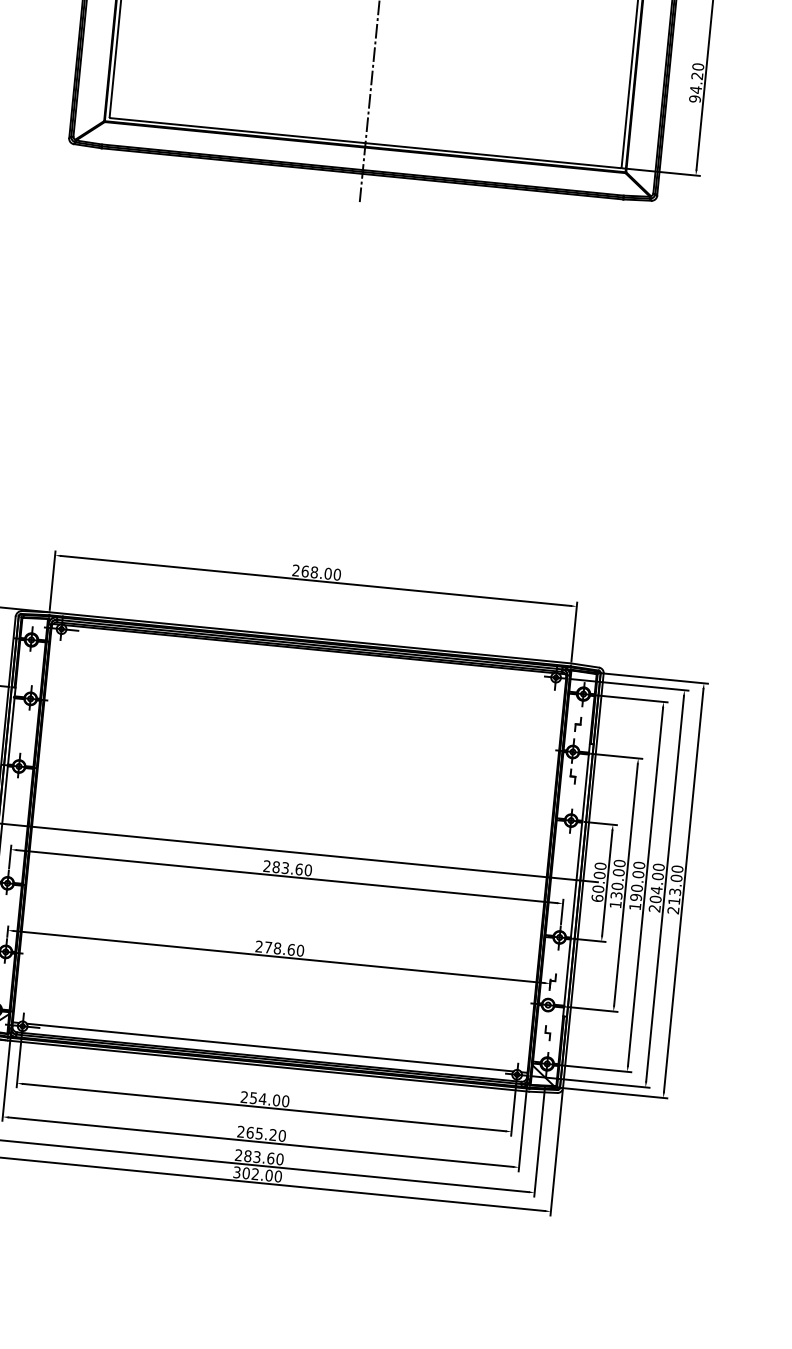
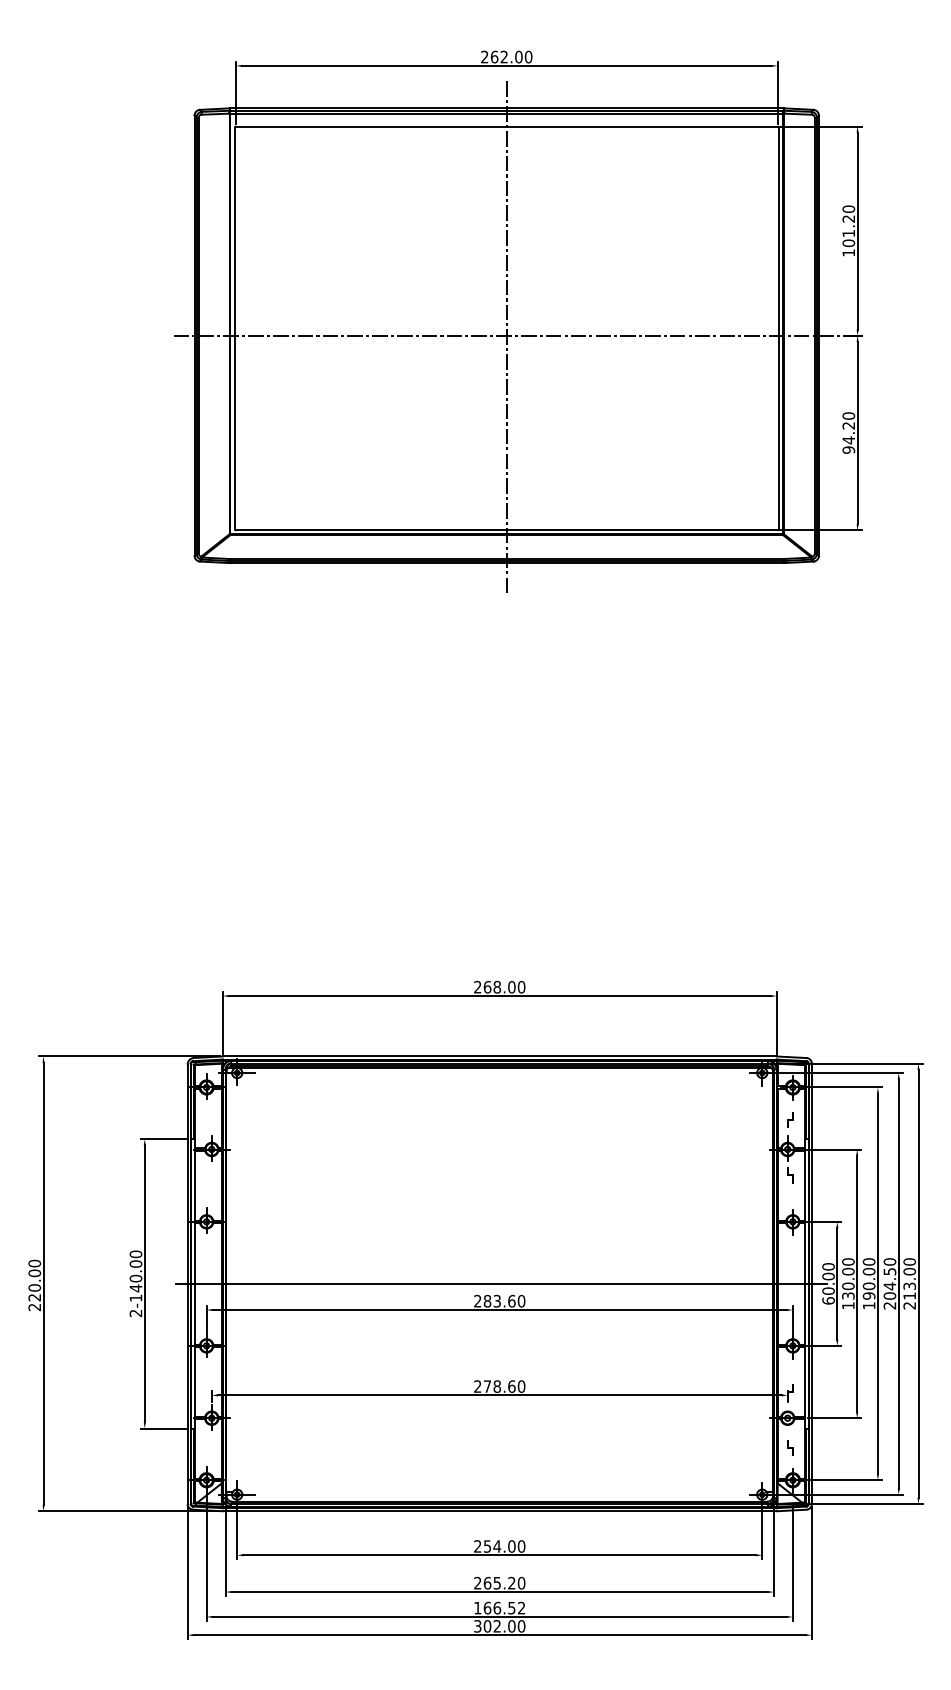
text: (657, 876) -> (889, 1271), 204.00 -> 204.50
line: (269, 1047) -> (499, 1491), removed
text: (259, 1156) -> (499, 1607), 283.60 -> 166.52

